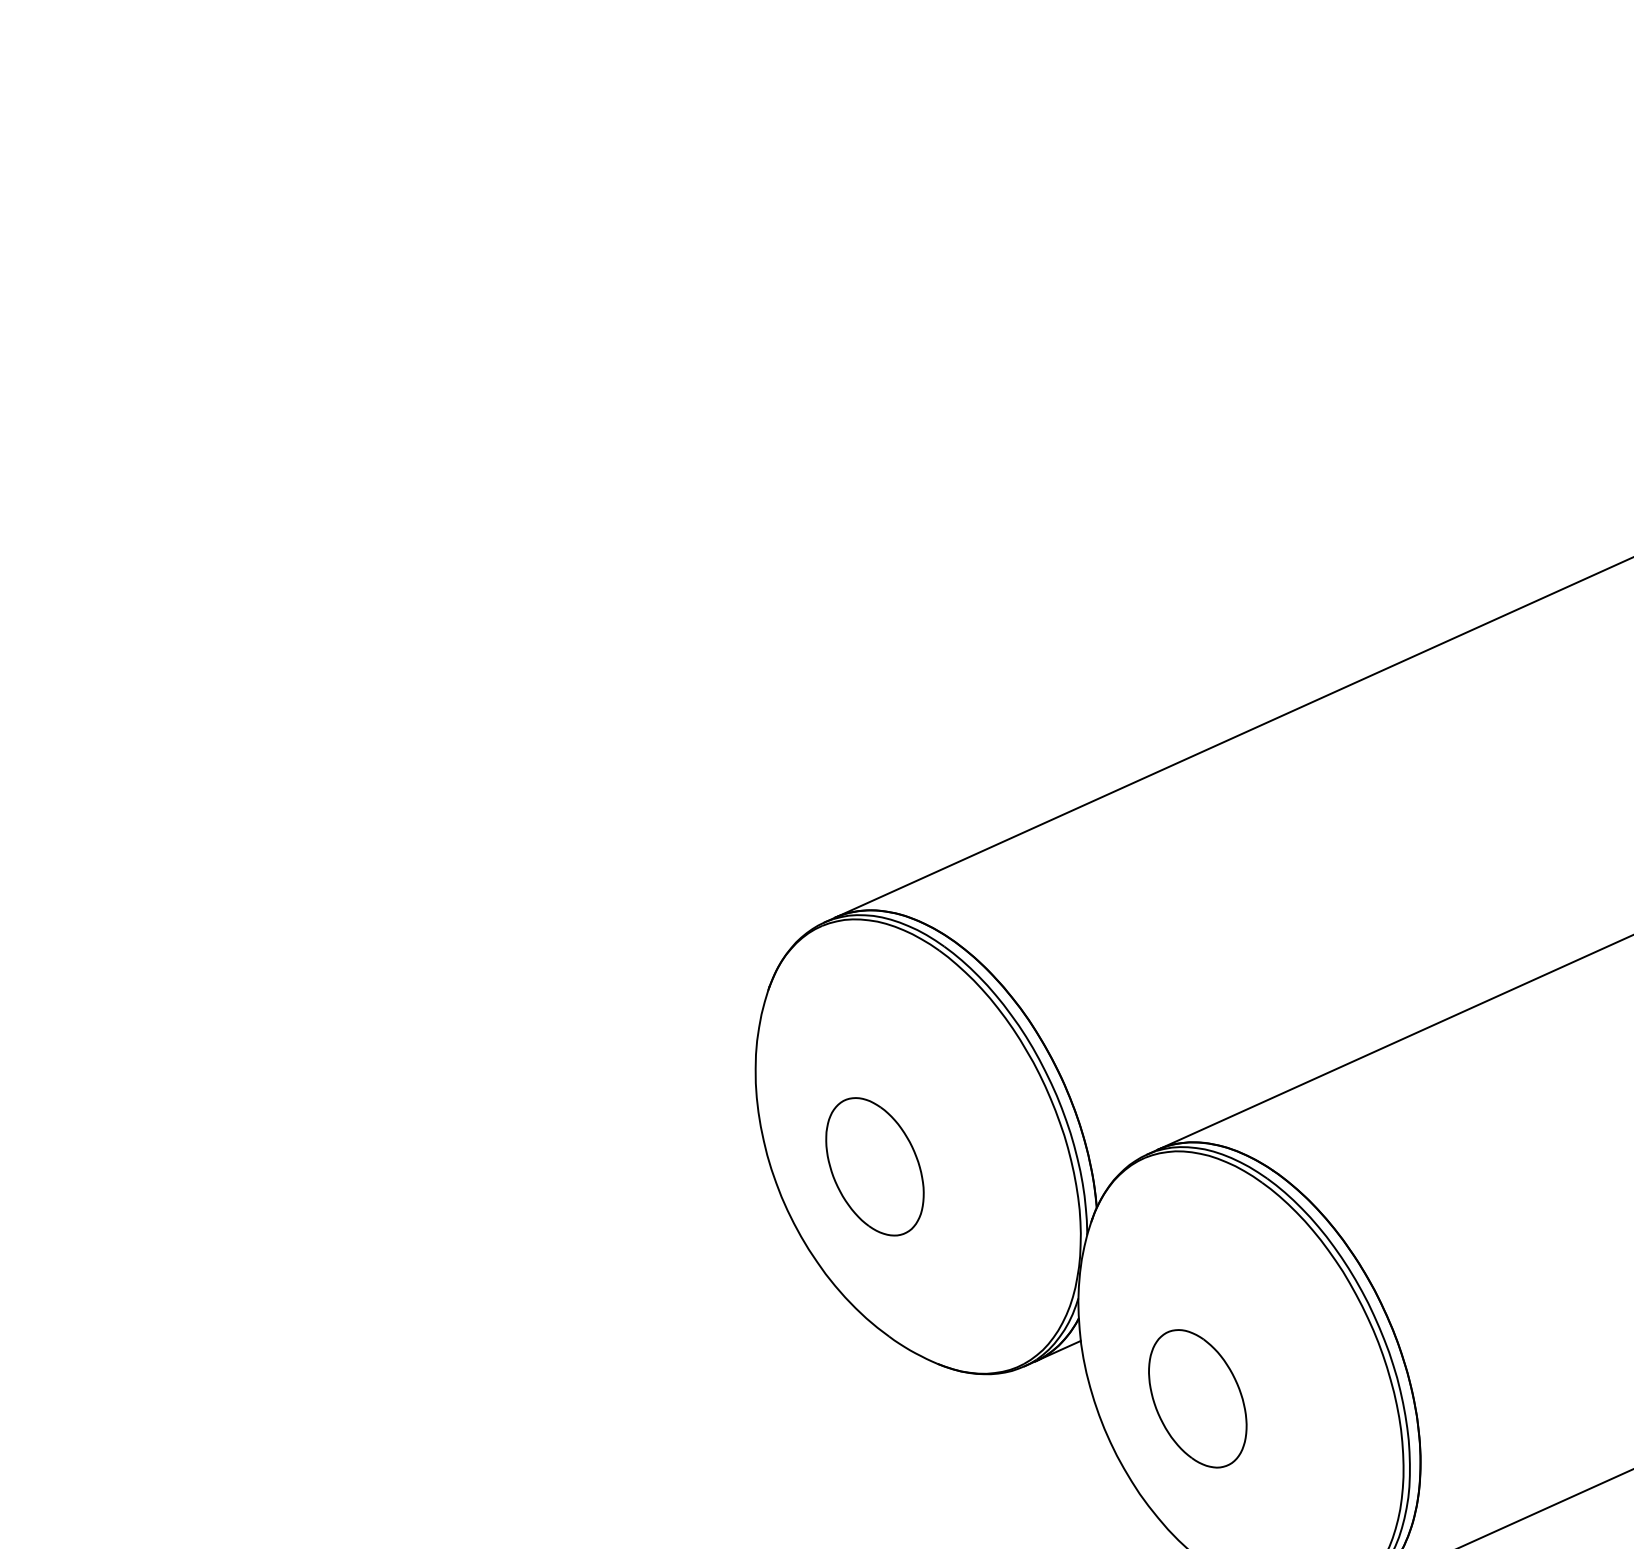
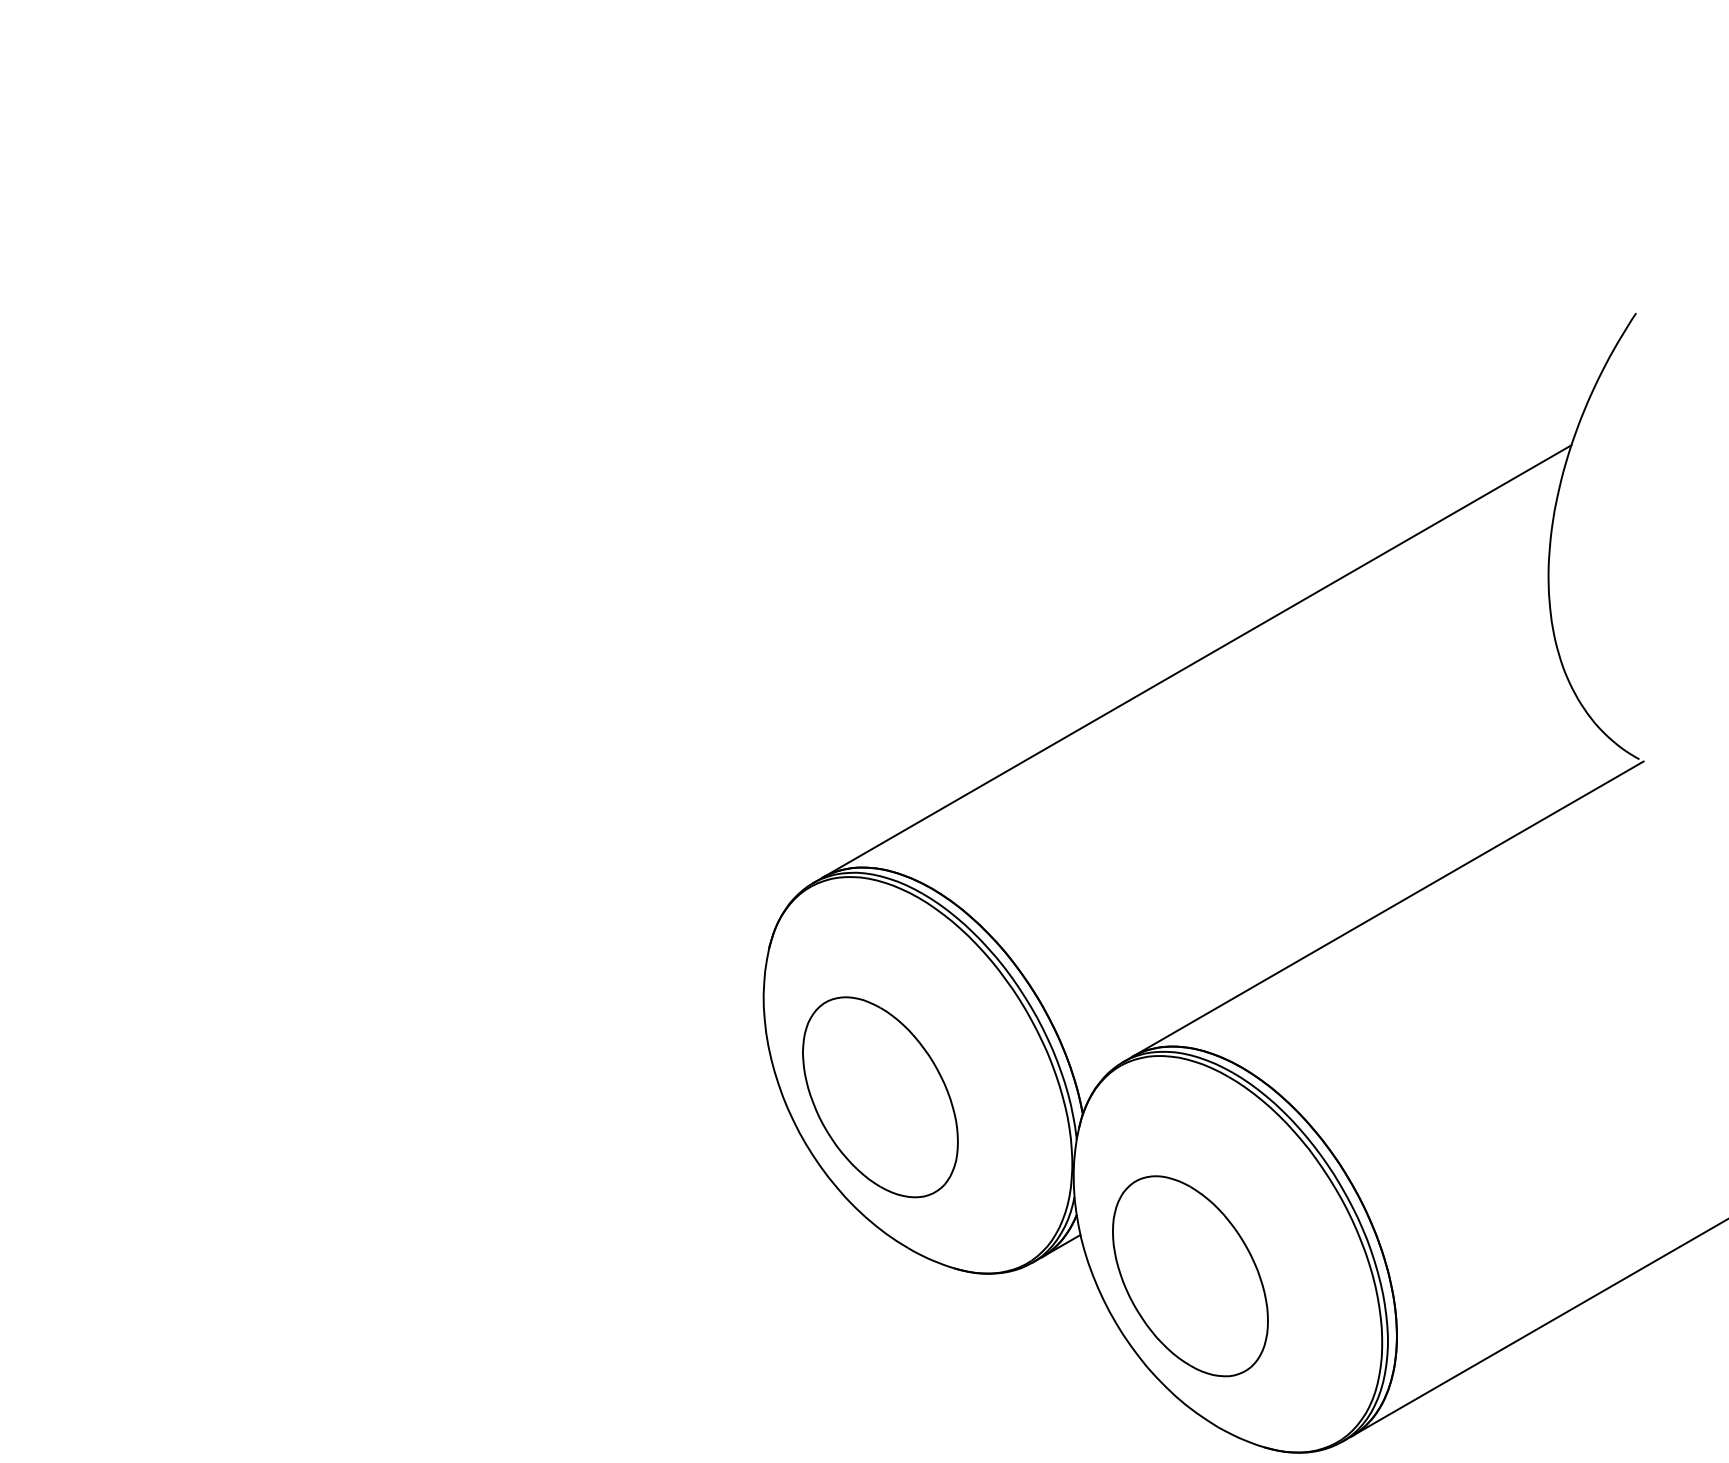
part: (874, 1166) -> (880, 1097), size x1.67
part: (1197, 1398) -> (1190, 1276), size x1.67

